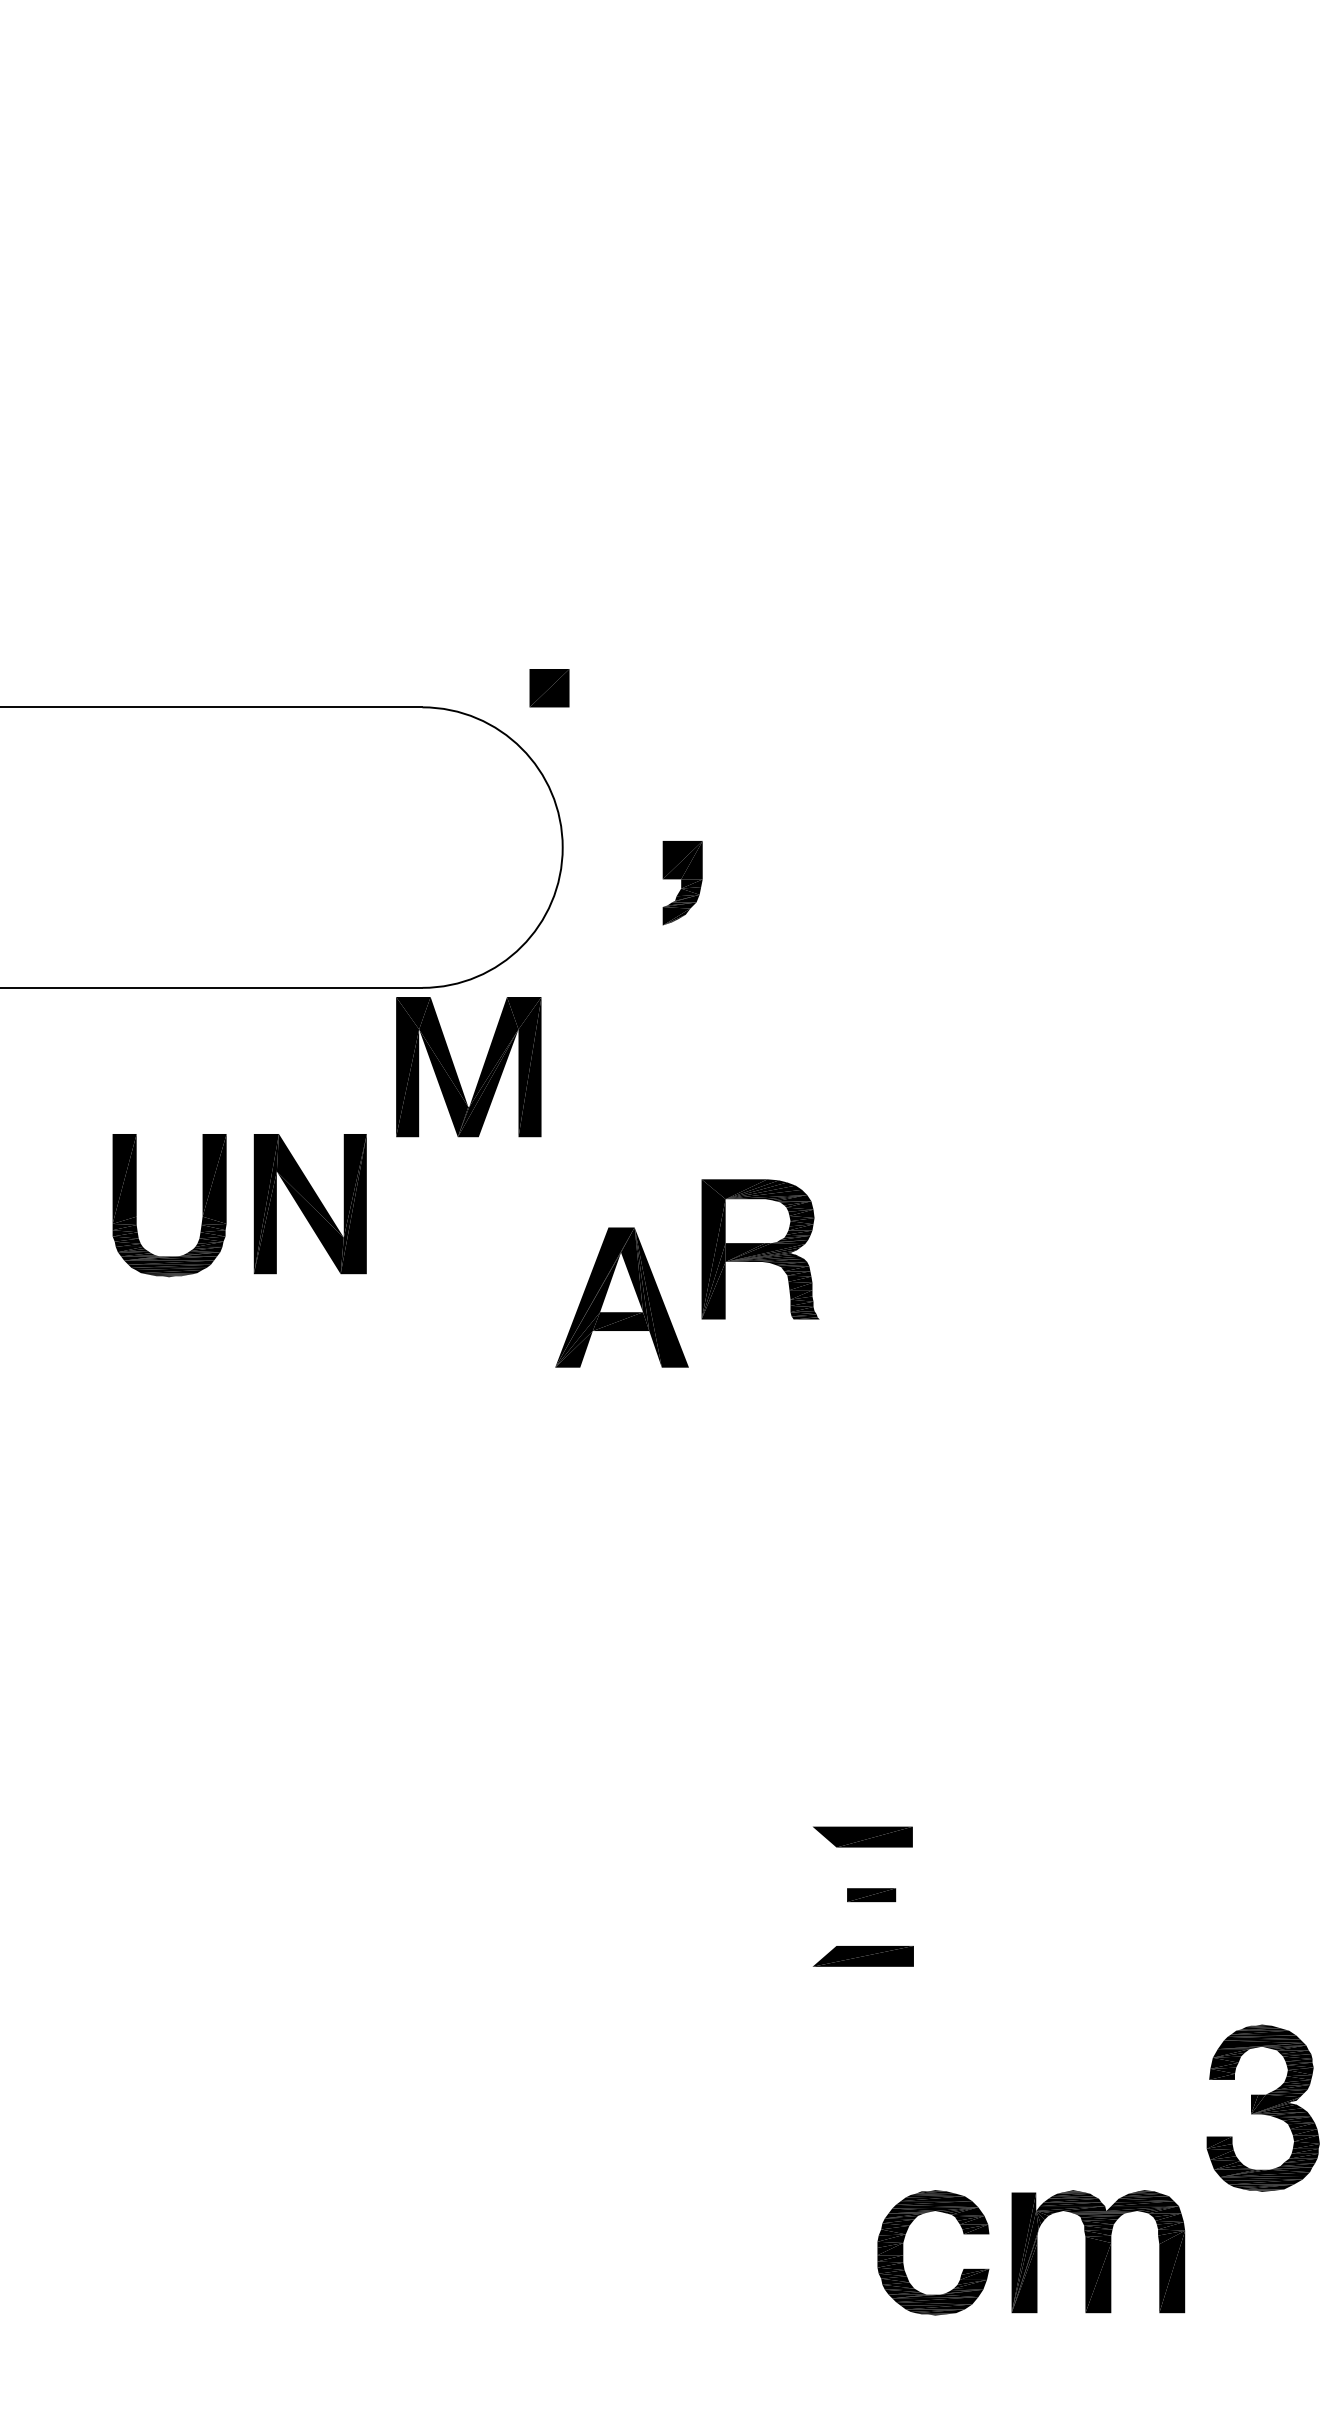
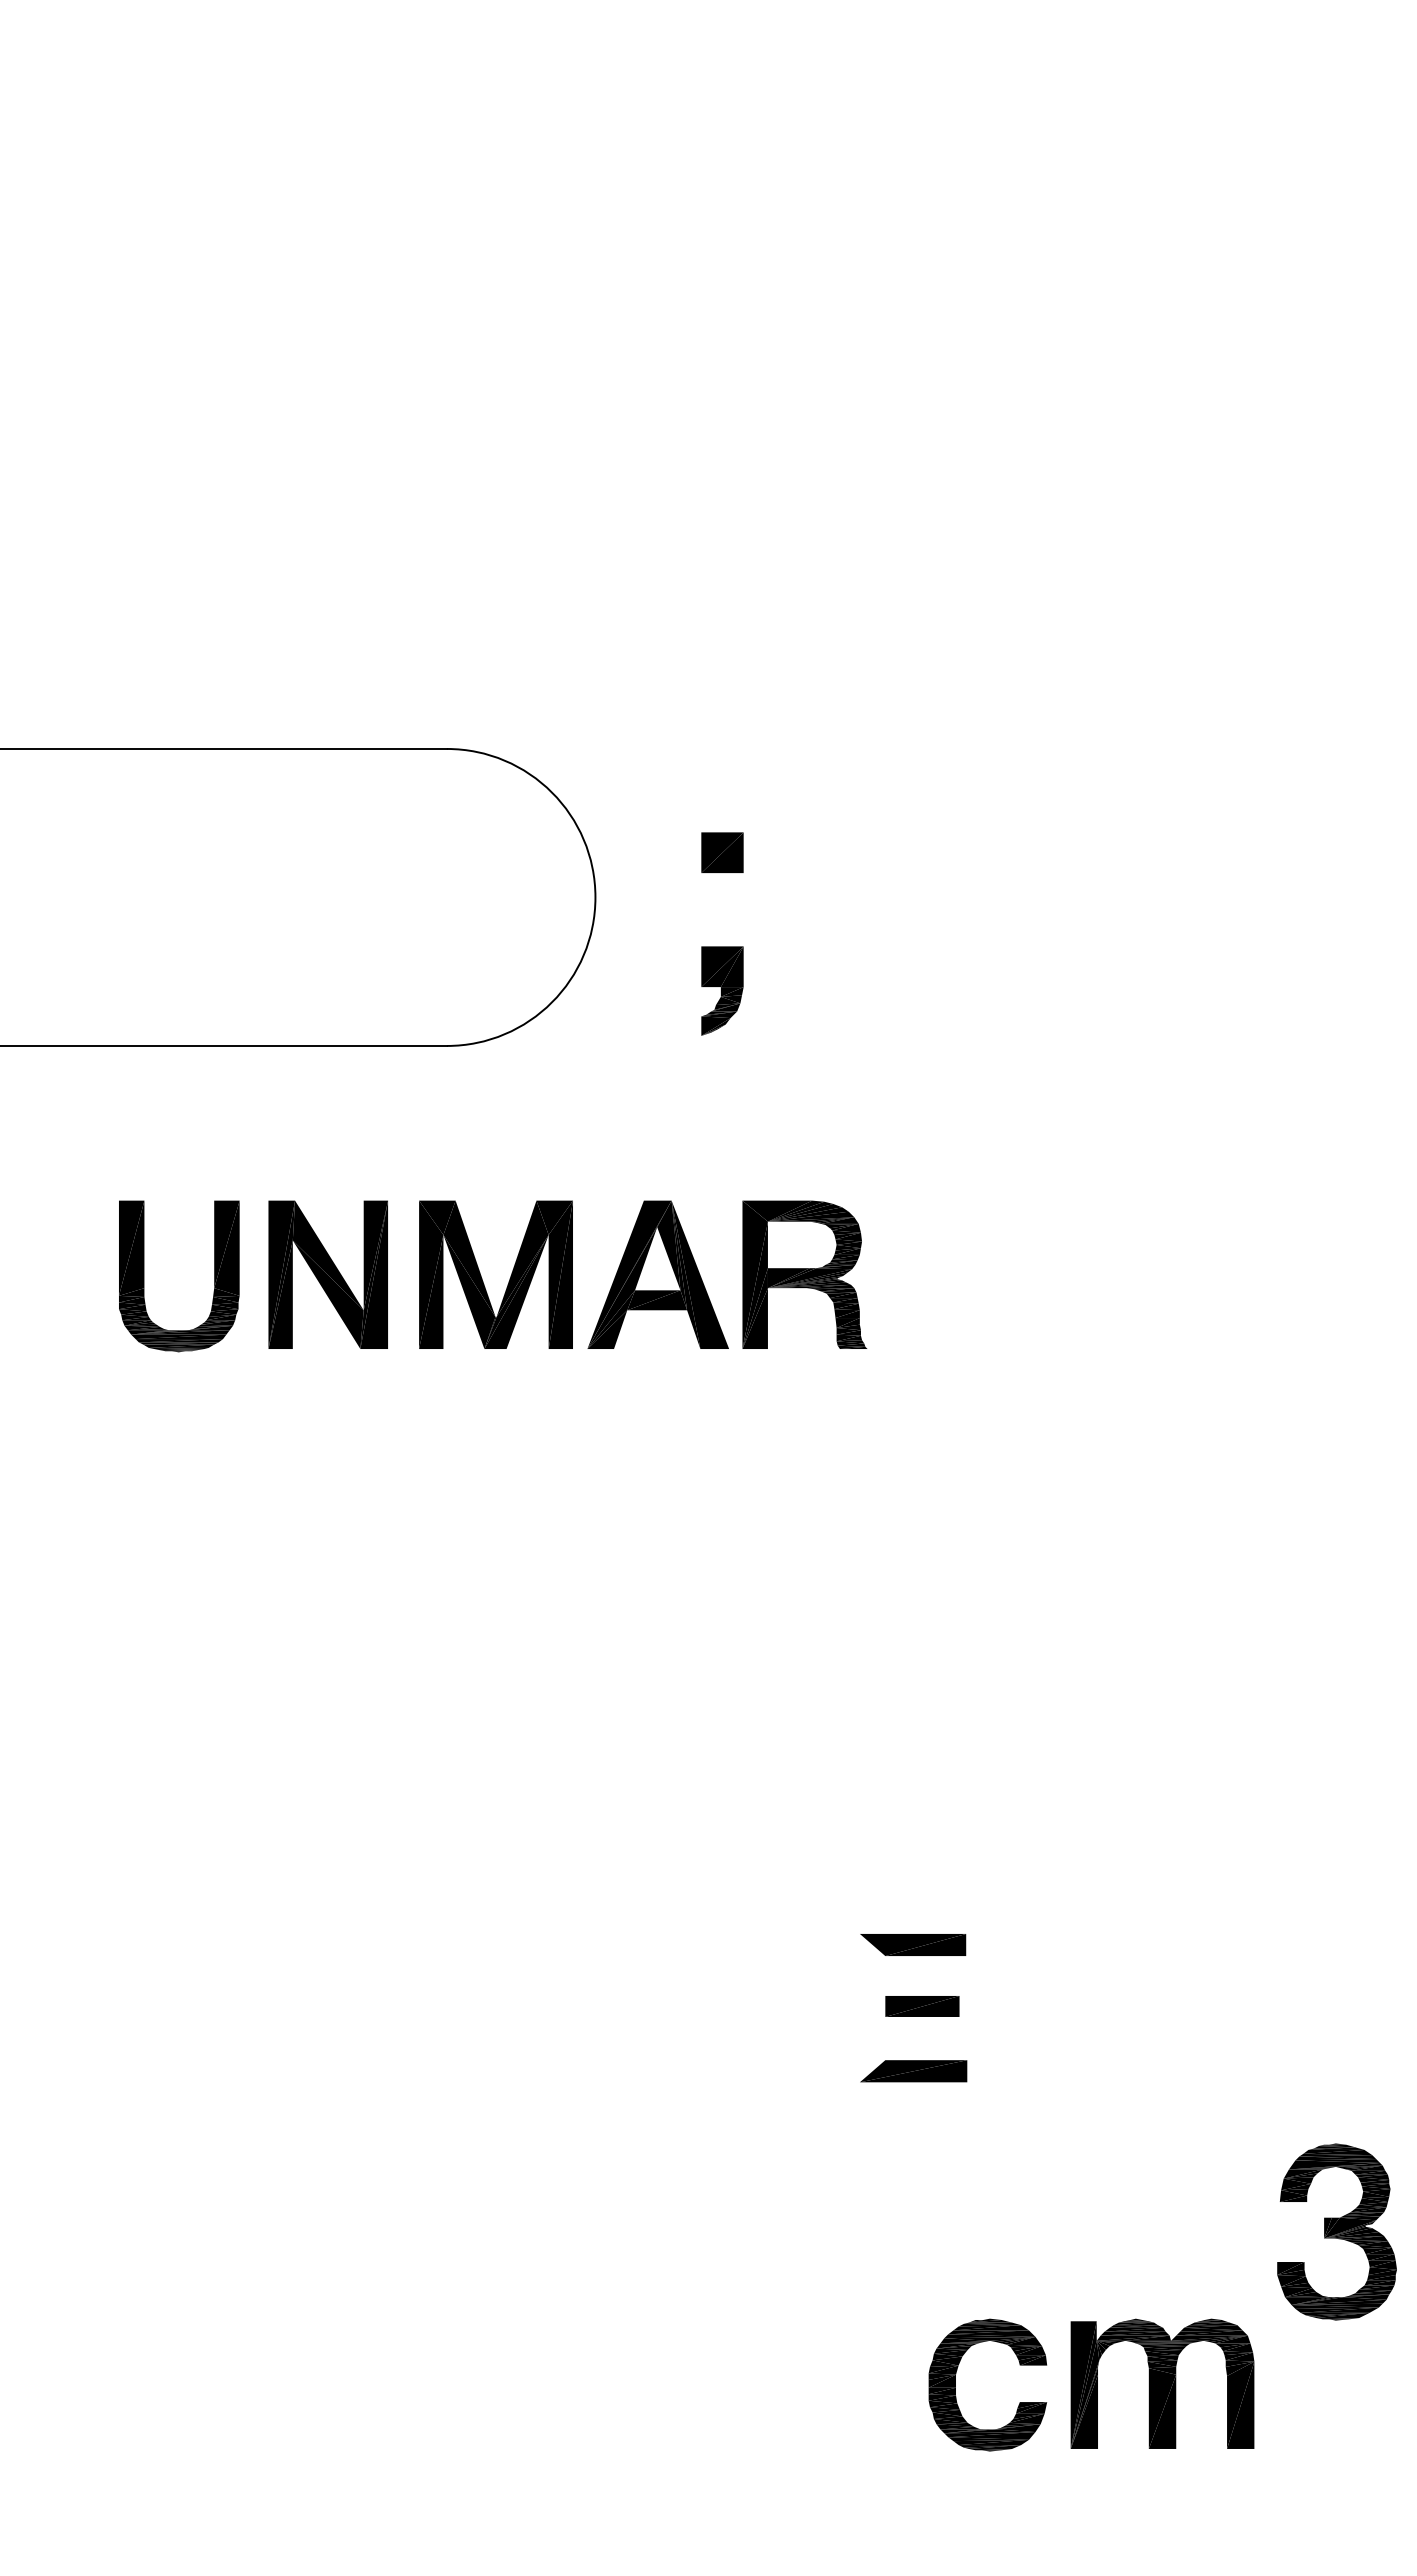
part: (549, 687) -> (722, 852), moved
part: (682, 882) -> (722, 990), moved
part: (456, 1070) -> (482, 1278), moved
part: (760, 1249) -> (804, 1274), moved
part: (621, 1297) -> (657, 1274), moved
part: (871, 1895) -> (922, 2006), size x1.43

